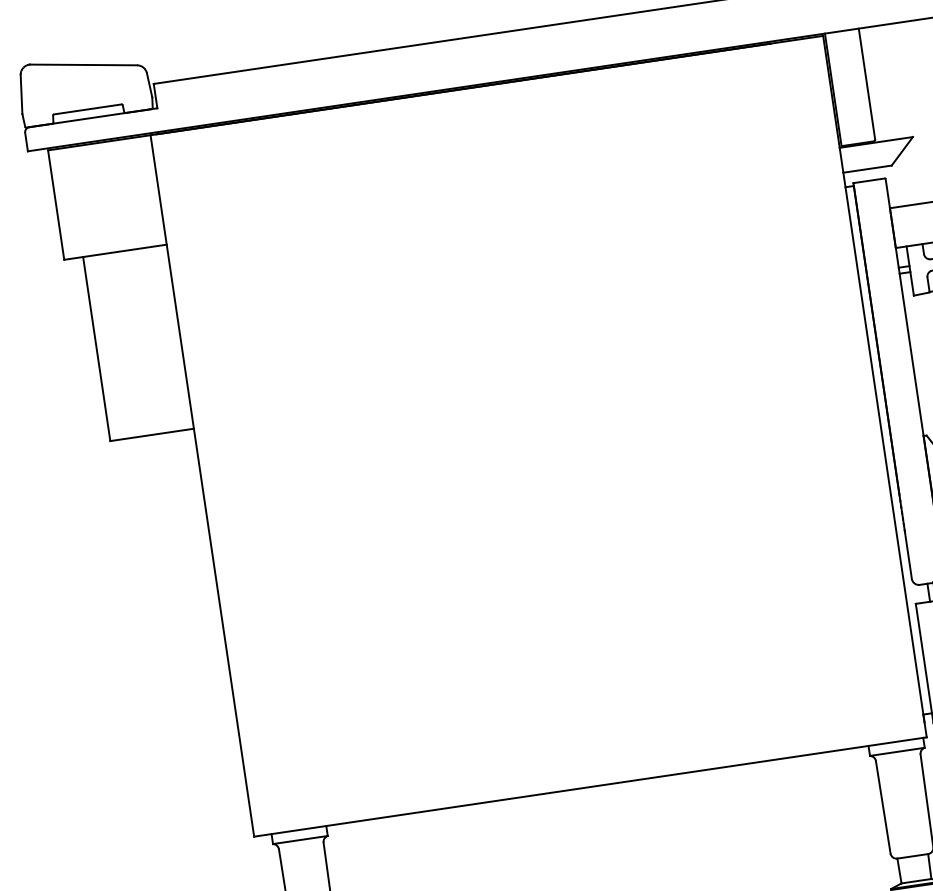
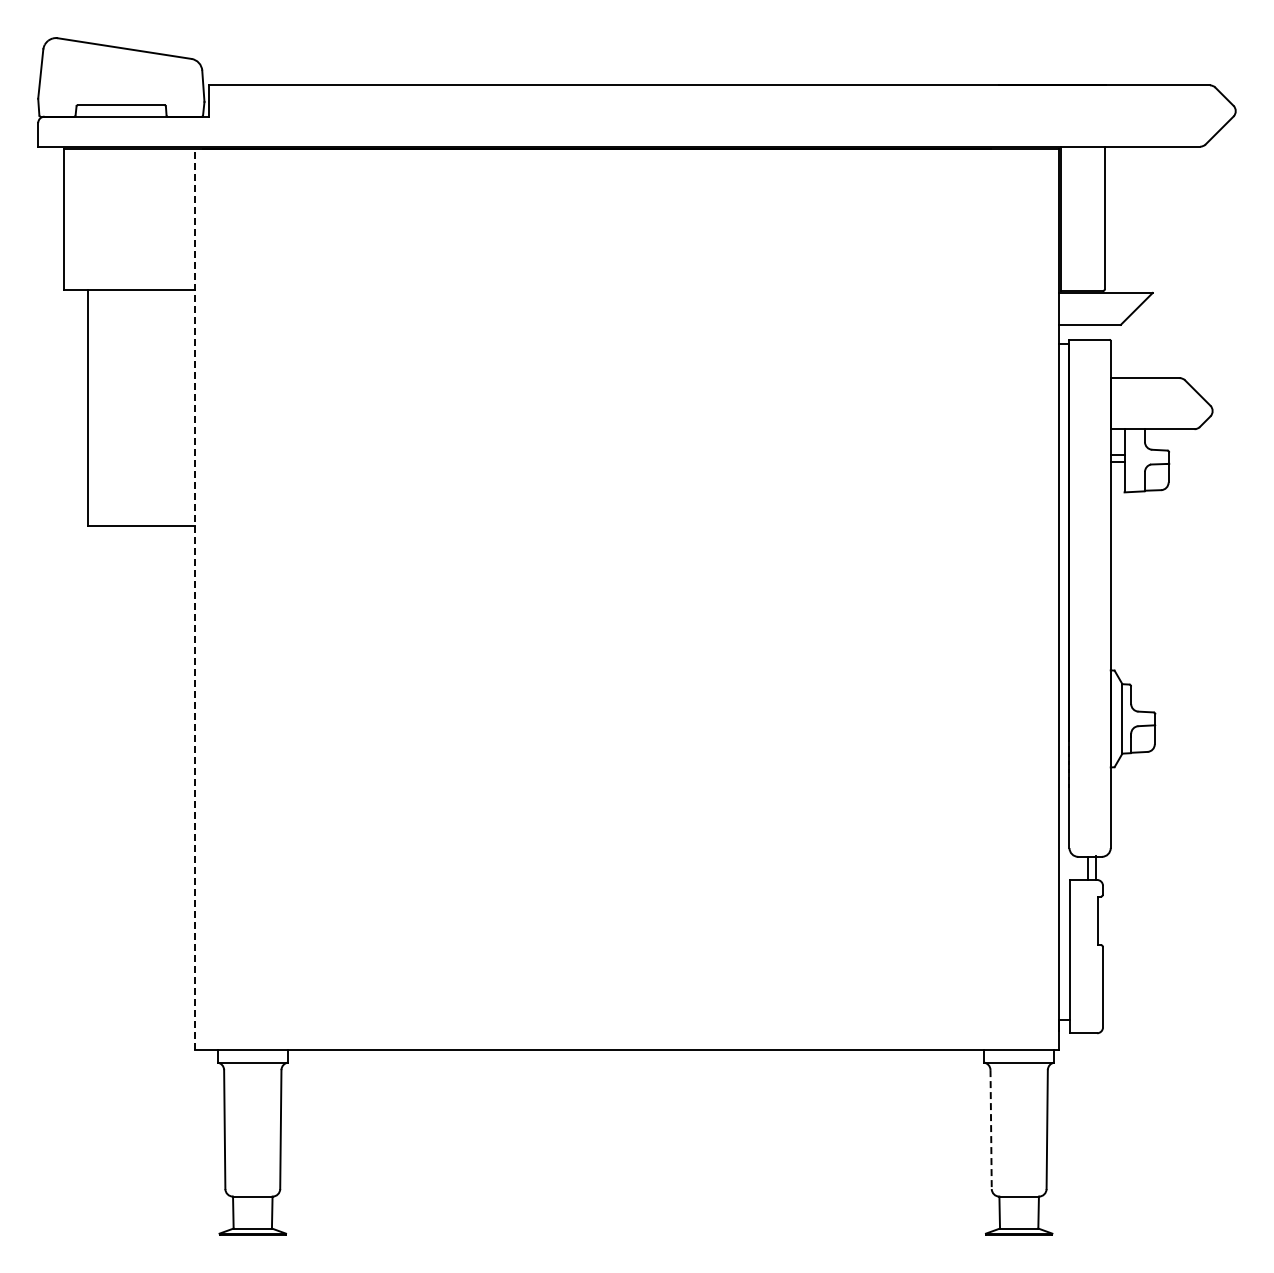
line: (202, 485) -> (195, 598), solid -> dashed
line: (883, 808) -> (991, 1130), solid -> dashed

